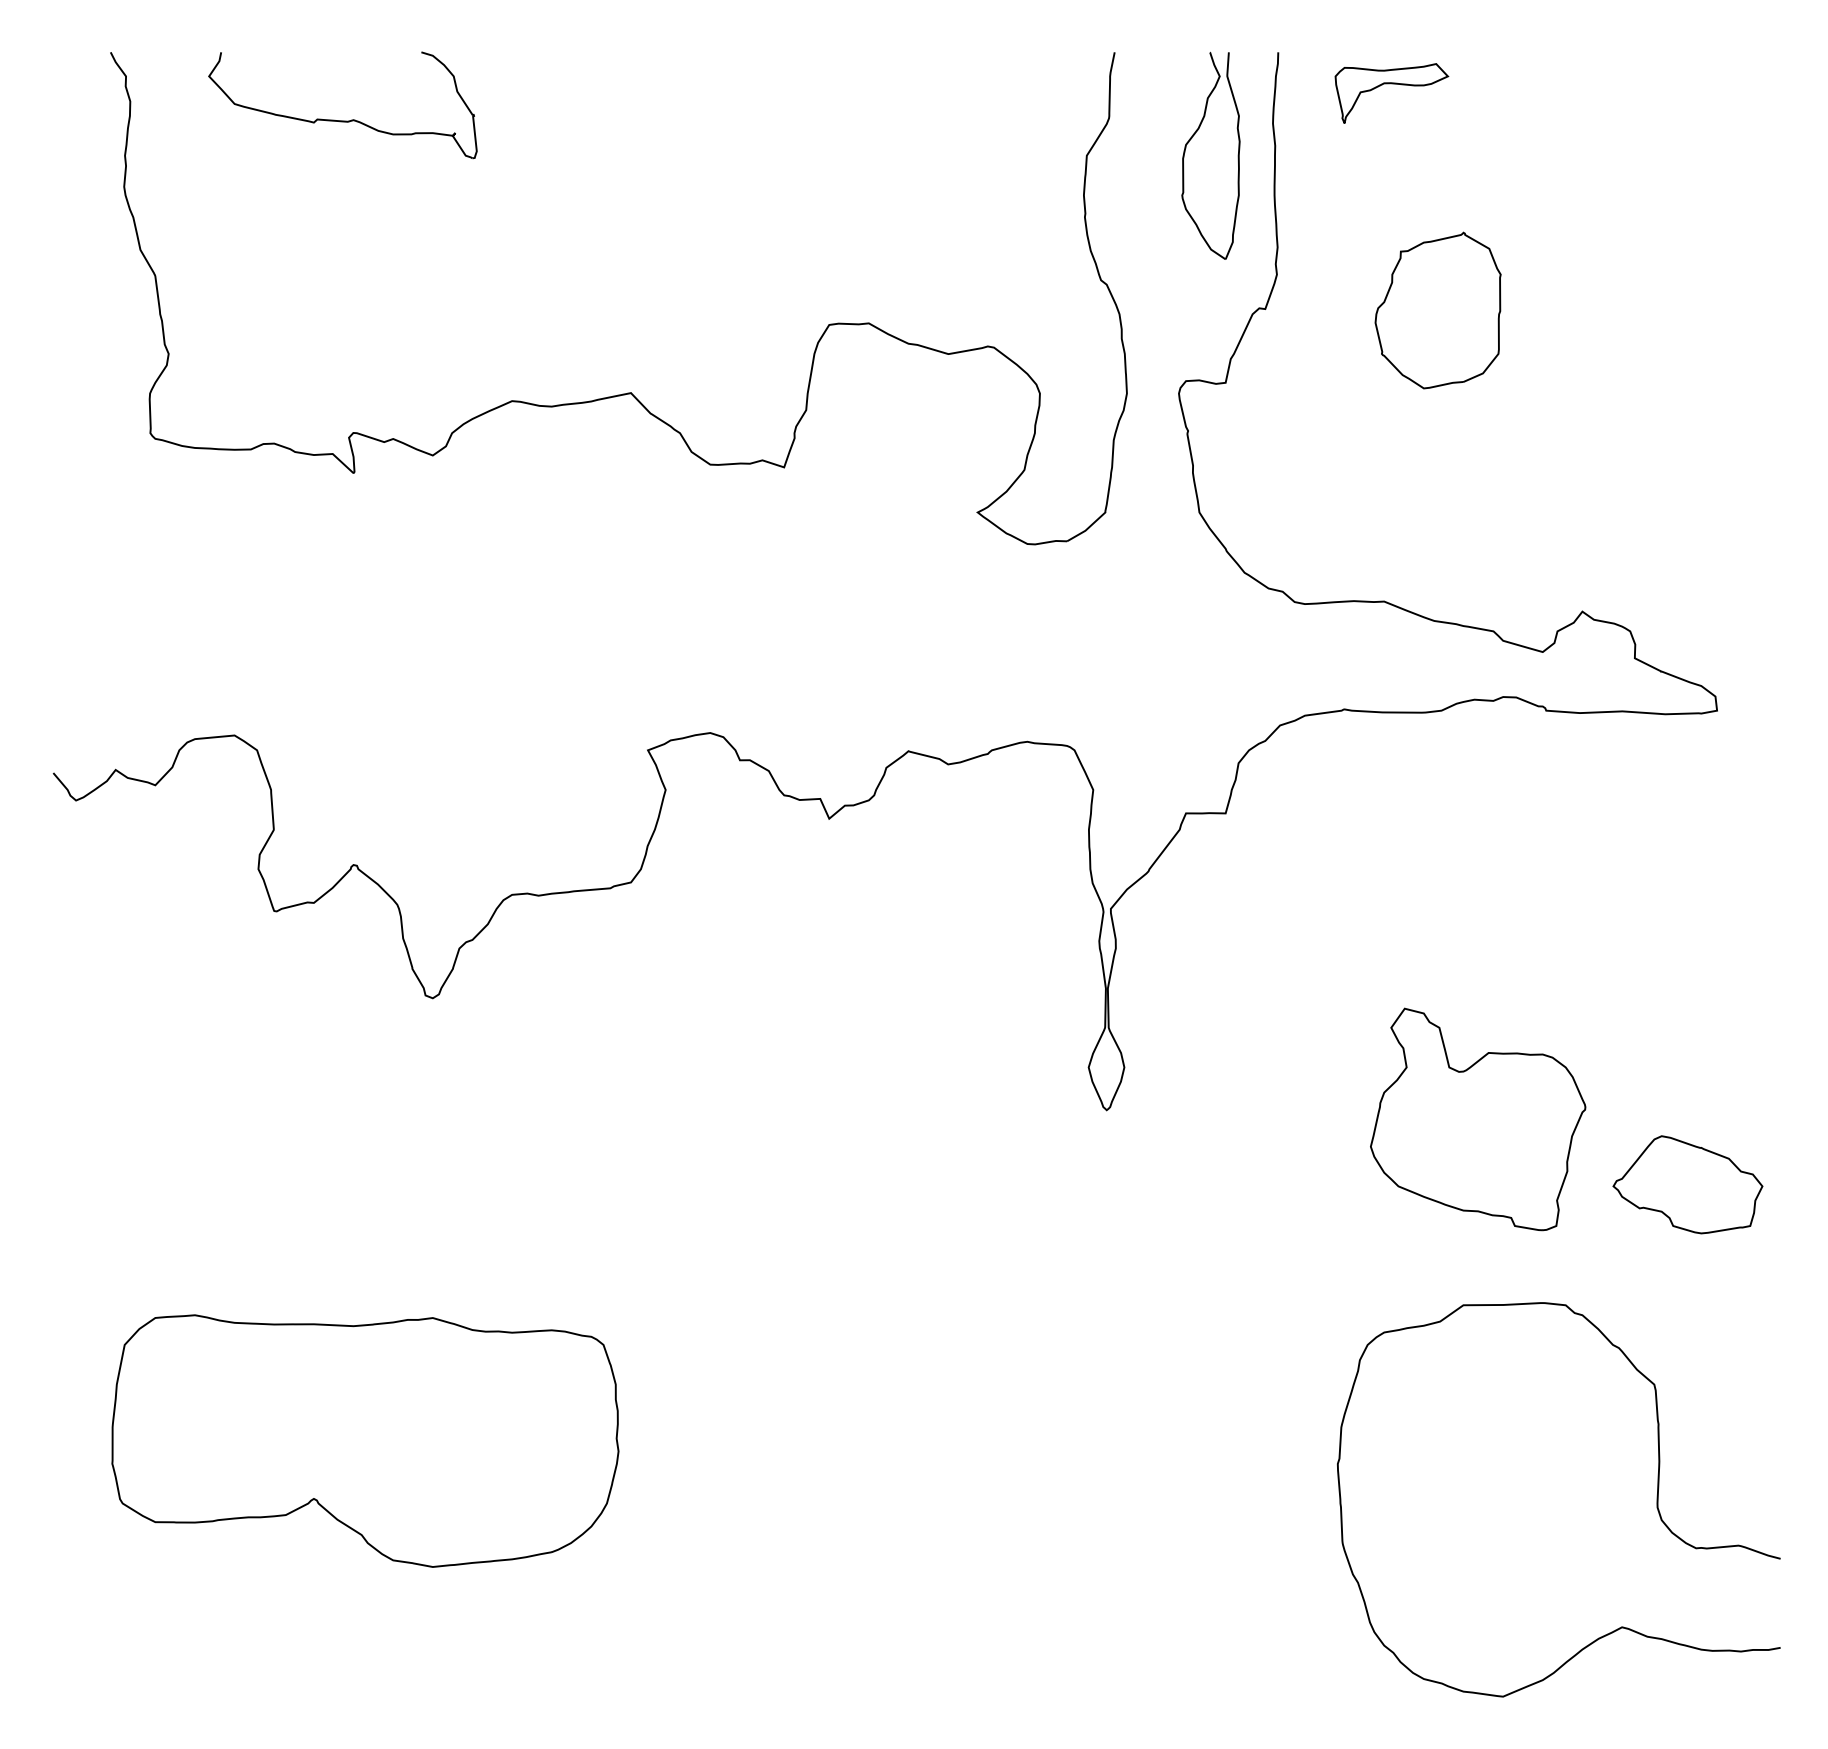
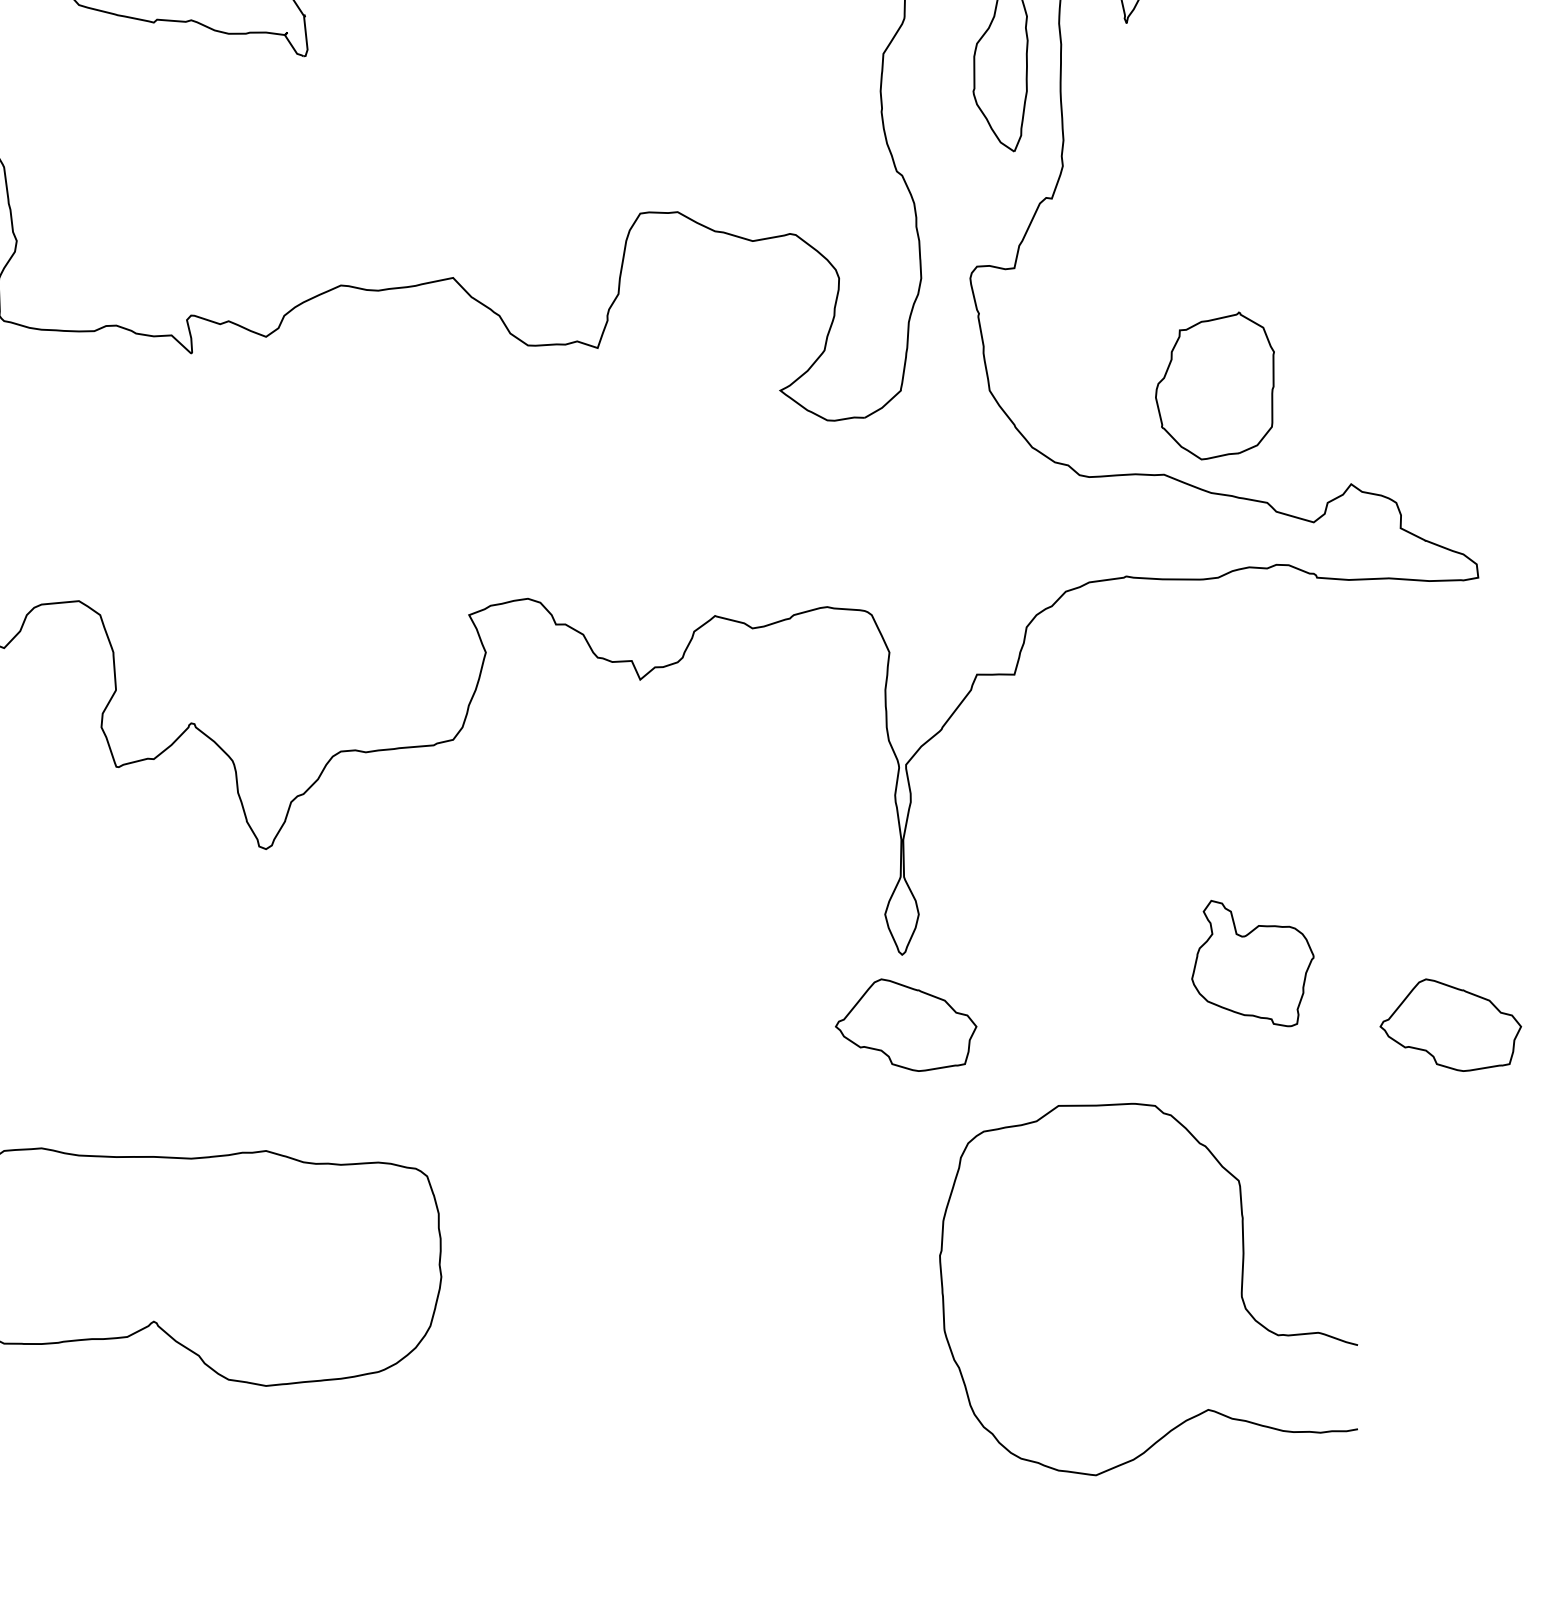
part: (1437, 310) -> (1214, 385), moved
part: (1478, 1119) -> (1253, 963), size x0.6
part: (1110, 1184) -> (905, 1024), added
curve: (1656, 1499) -> (1240, 1289), moved

